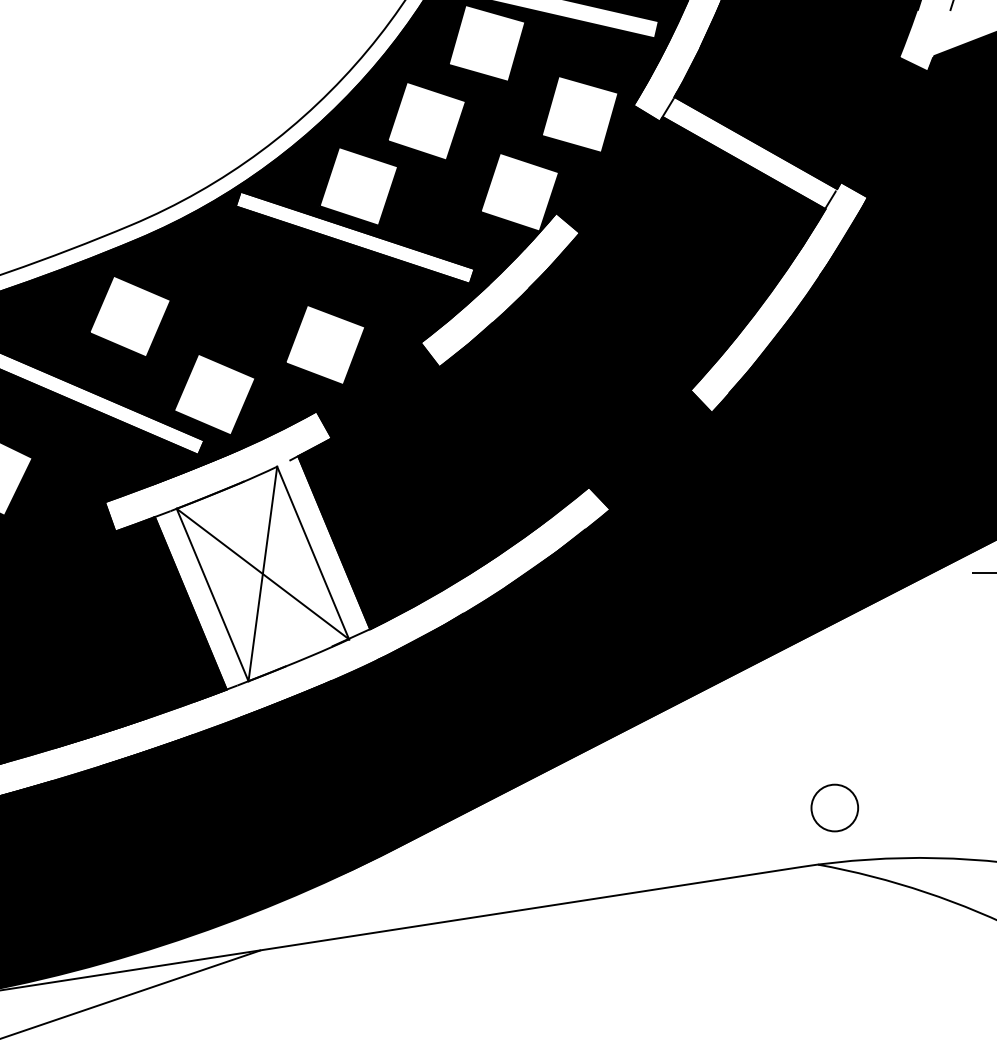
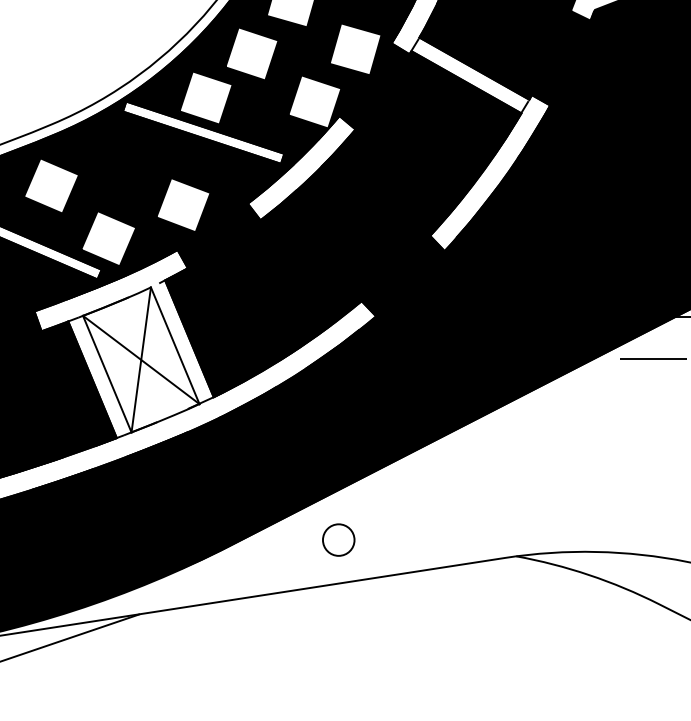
circle: (834, 807) -> (338, 539), moved

